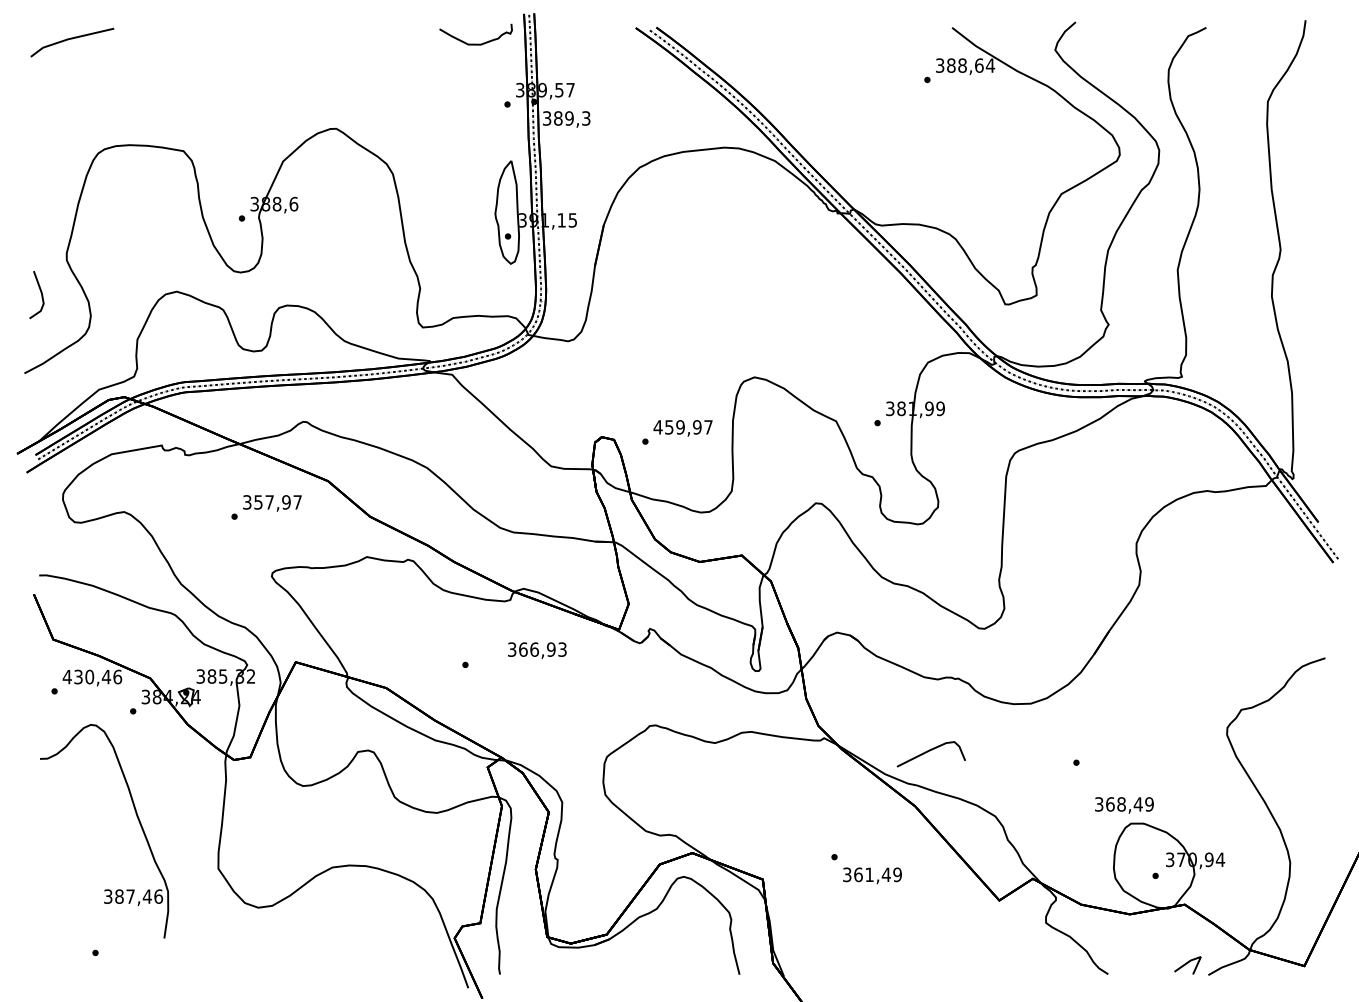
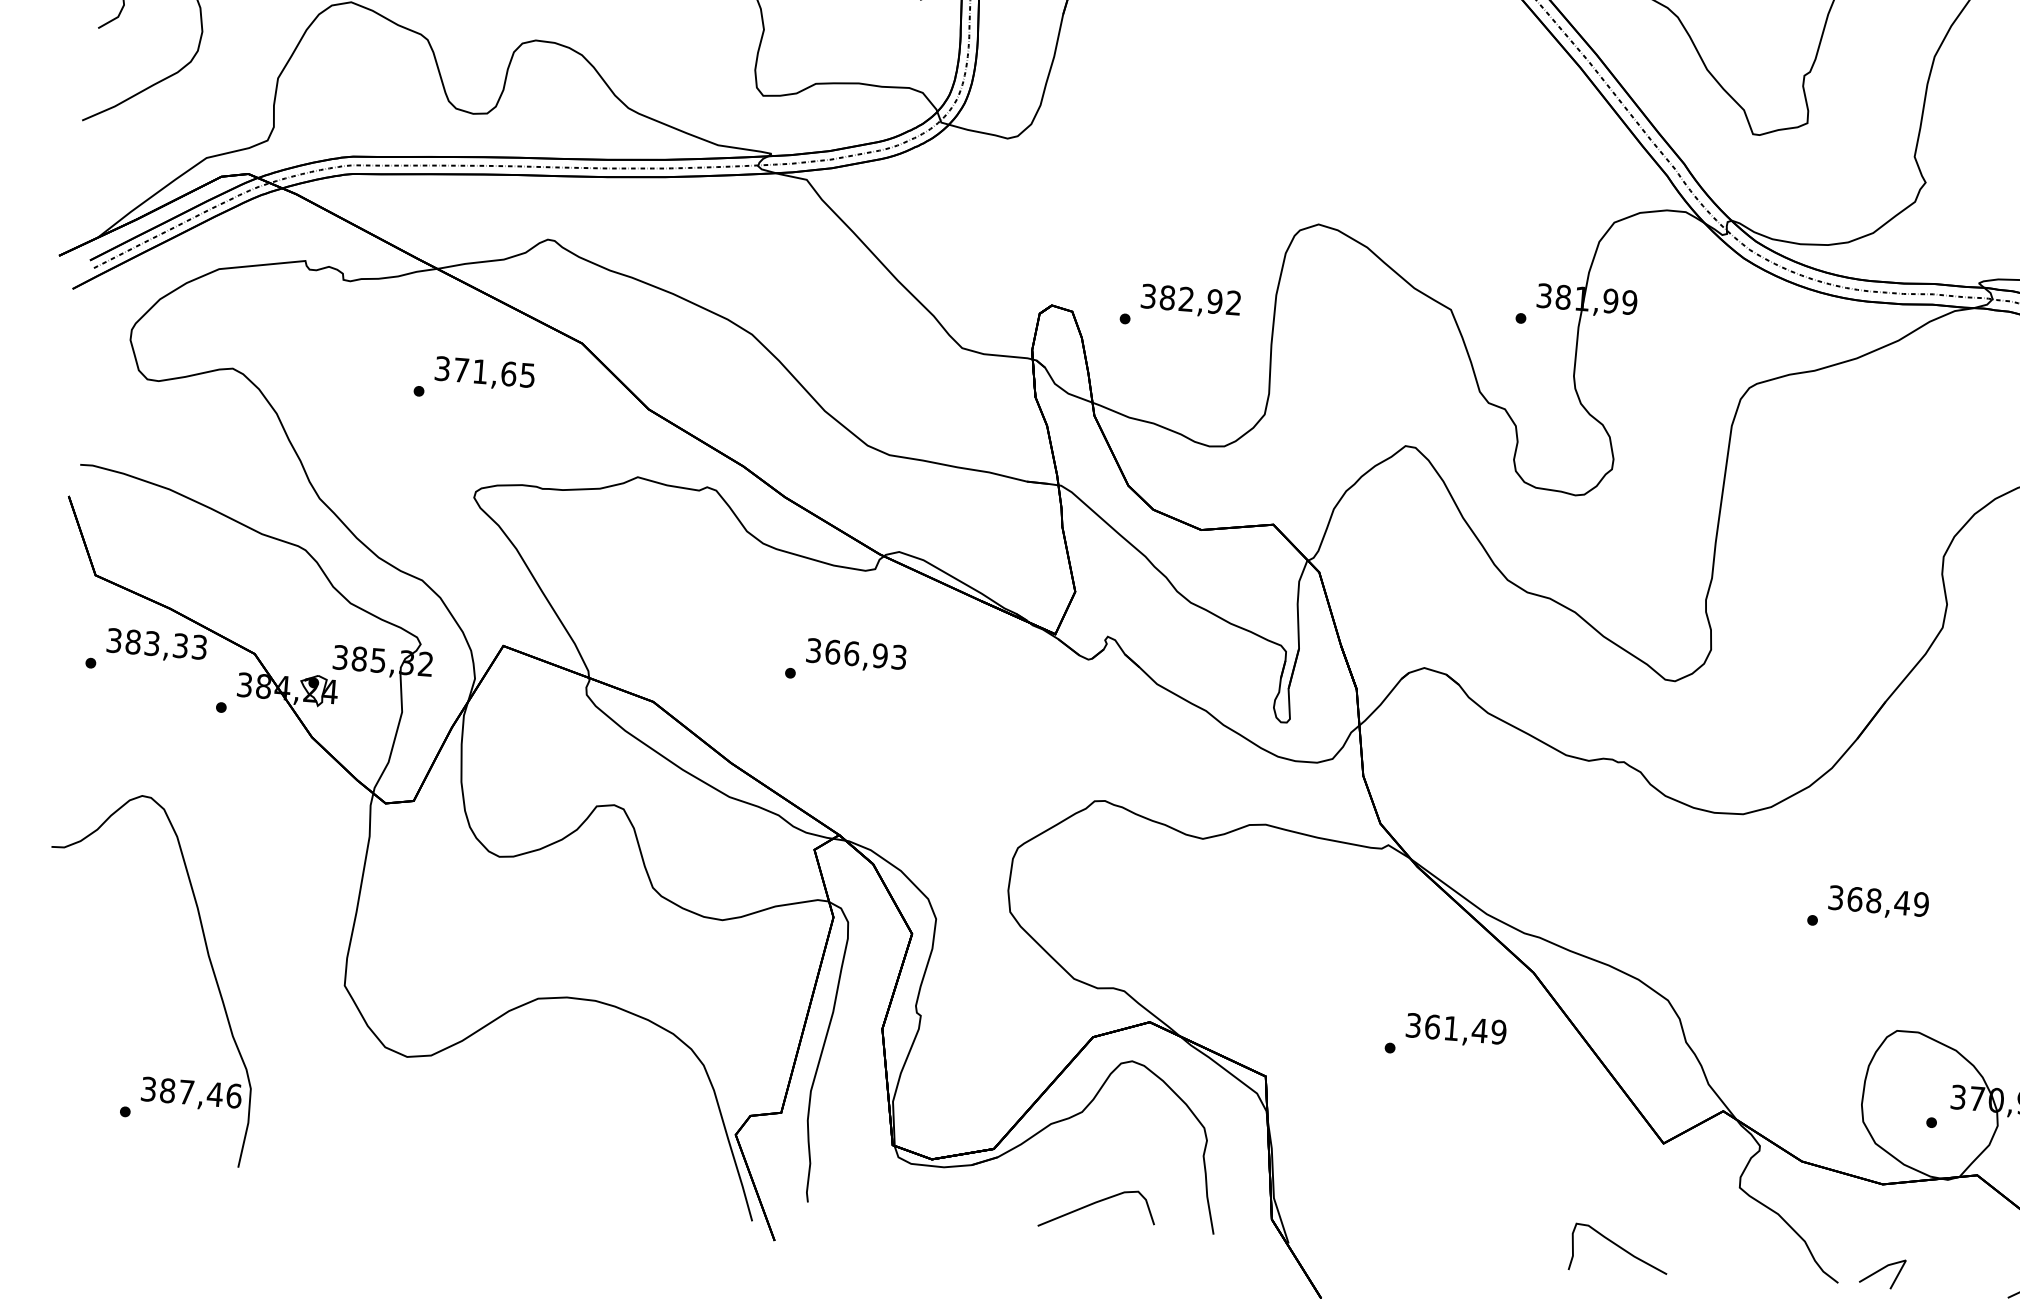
text: (682, 427) -> (1189, 299), 459,97 -> 382,92
text: (277, 502) -> (493, 372), 357,97 -> 371,65
text: (537, 650) -> (856, 655), moved
text: (92, 676) -> (157, 643), 430,46 -> 383,33
curve: (928, 752) -> (1092, 1205), moved
text: (1124, 805) -> (1878, 903), moved
part: (137, 819) -> (208, 962), moved
text: (872, 875) -> (1456, 1030), moved
curve: (977, 963) -> (1618, 1247), added
line: (1186, 964) -> (1880, 1271), moved

